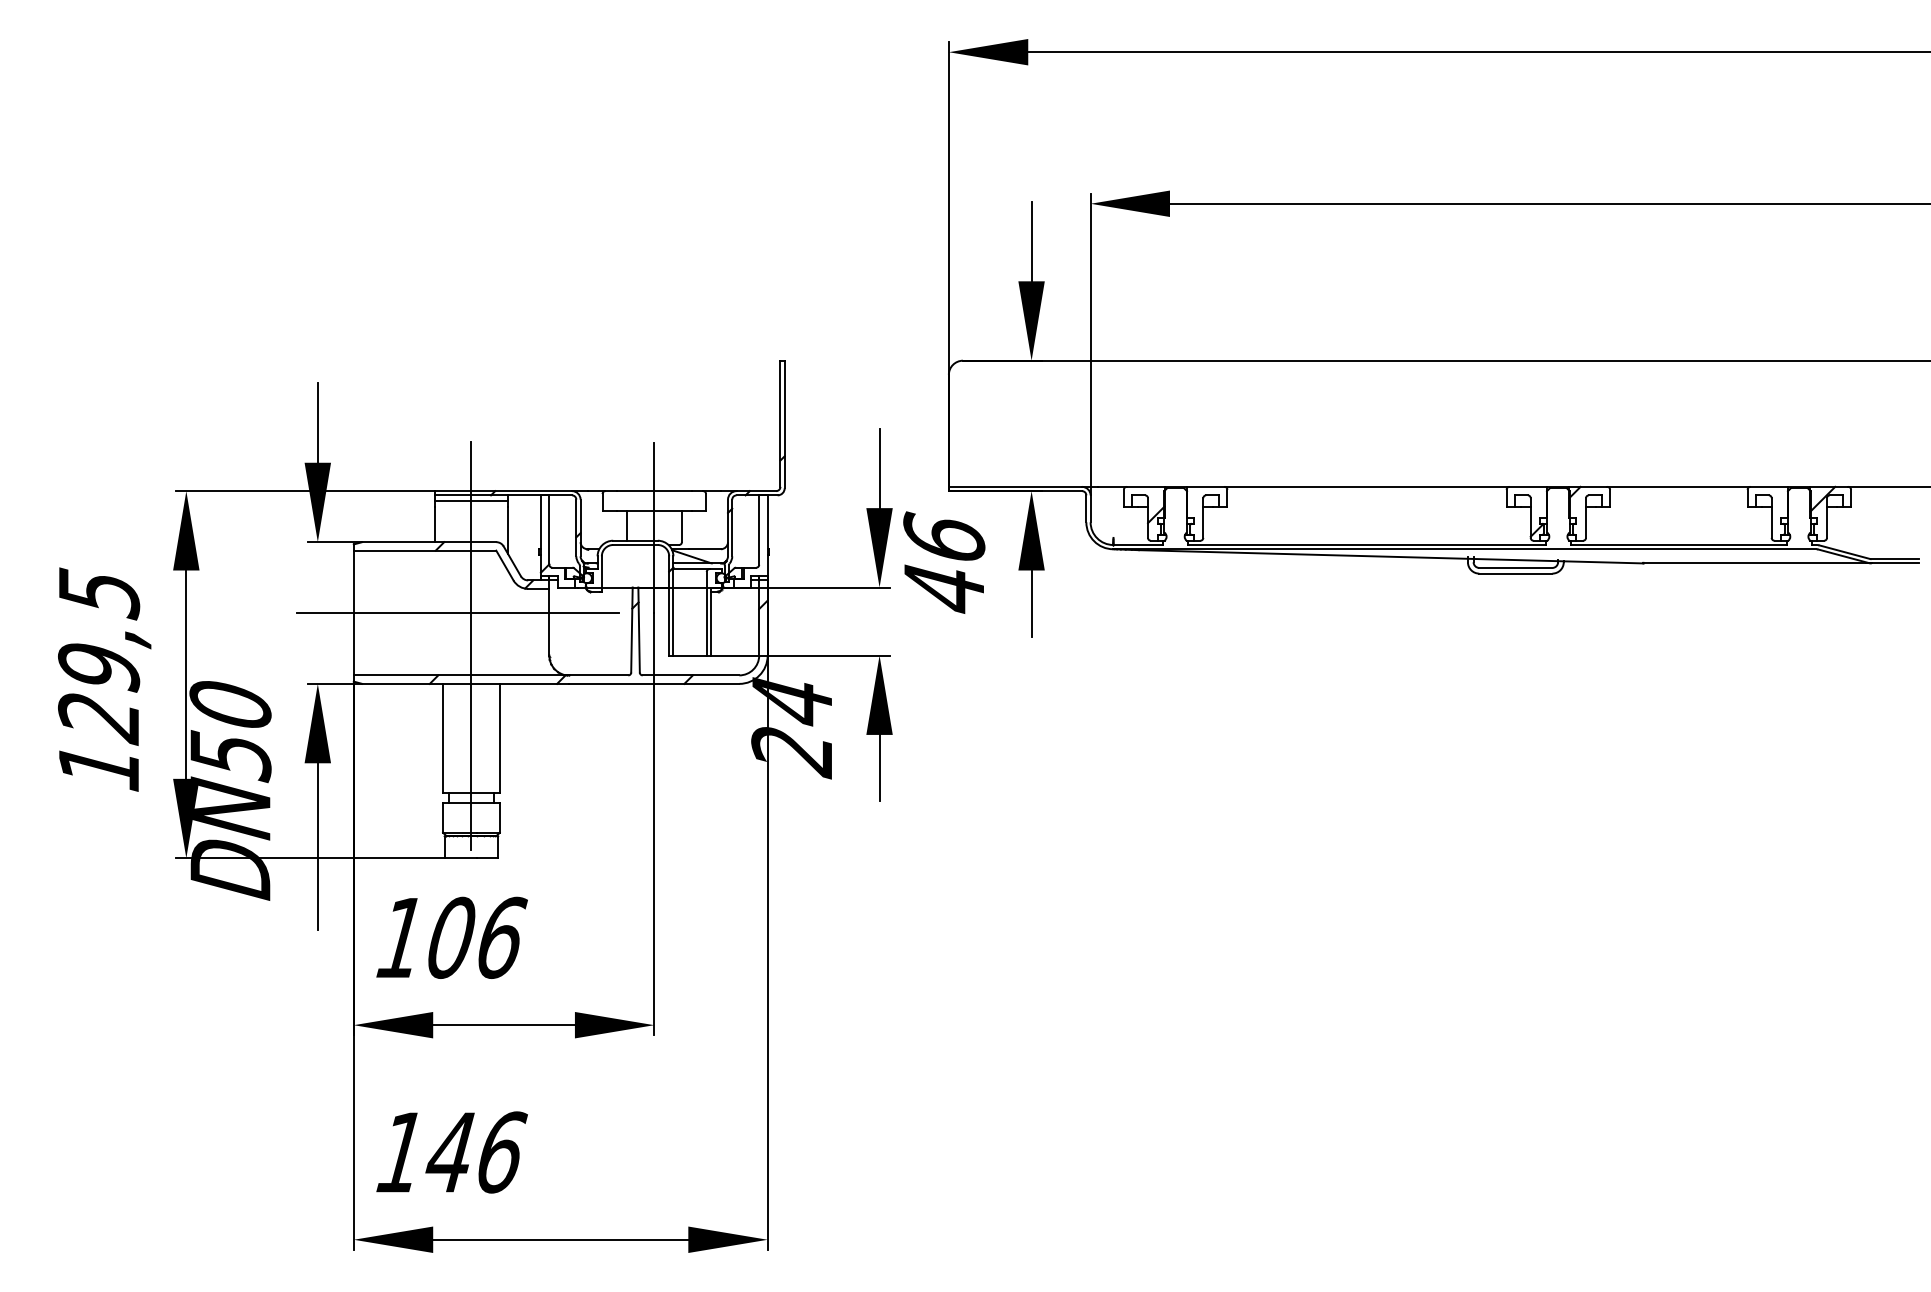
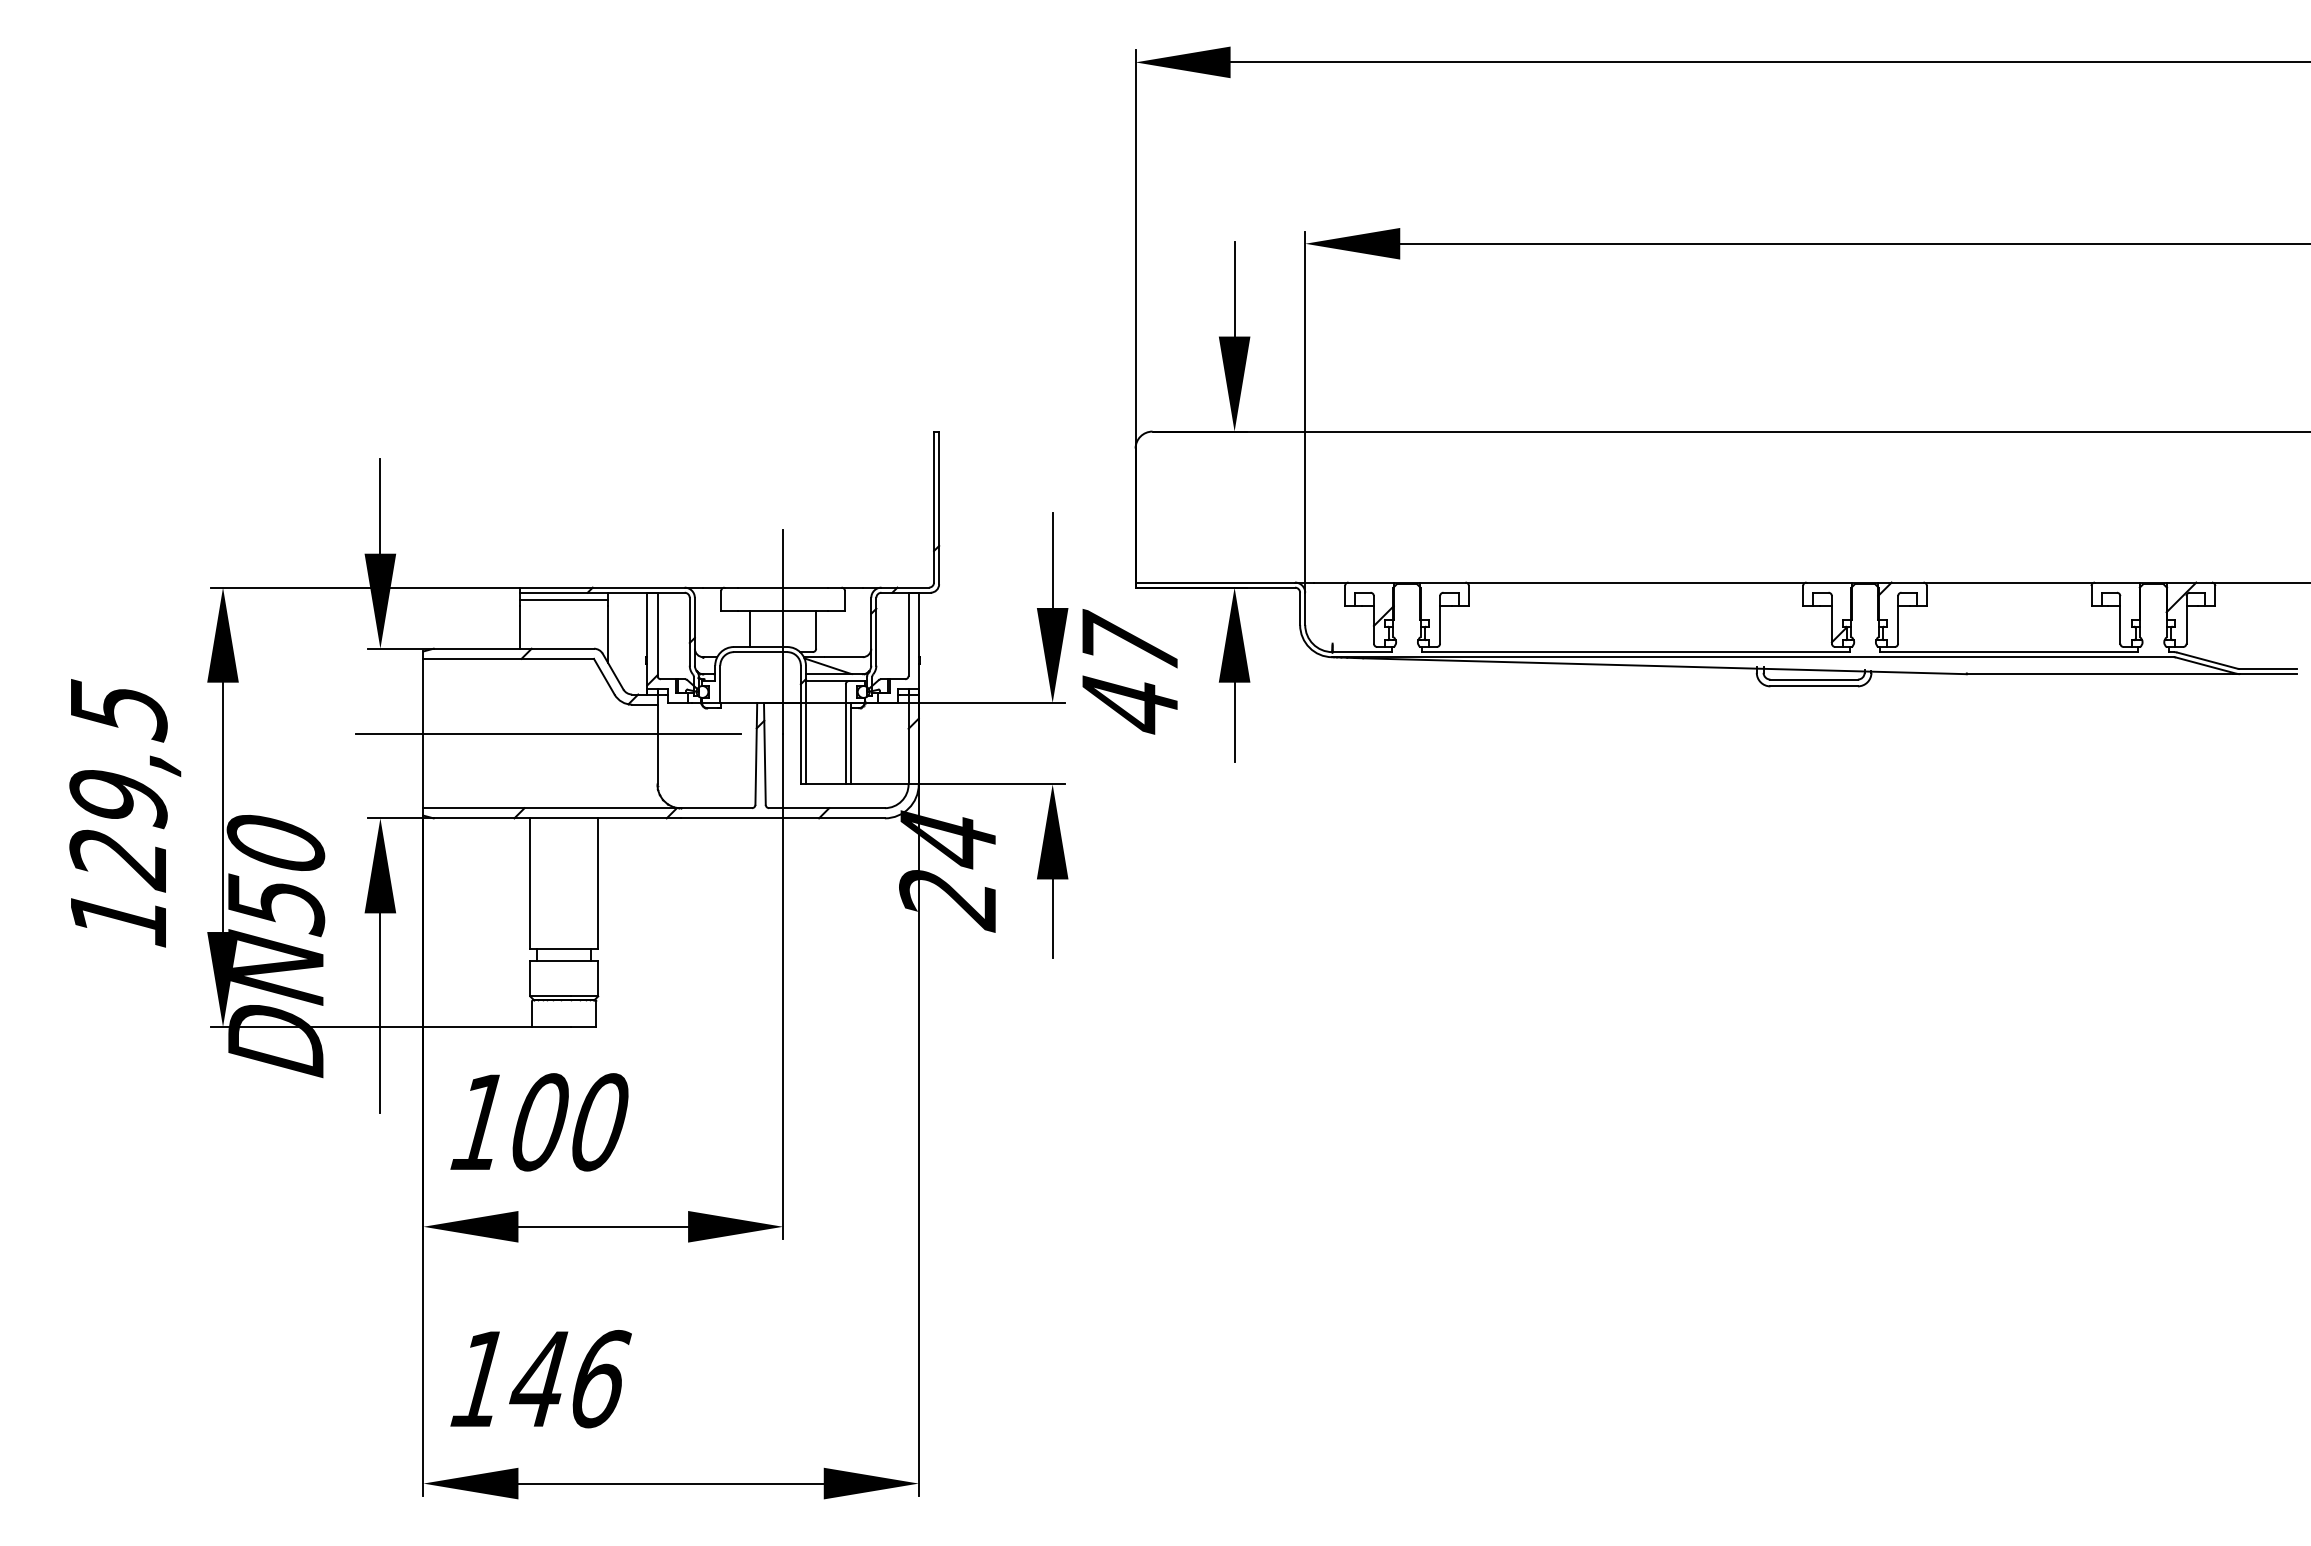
text: (944, 534) -> (1130, 639), 46 -> 47
line: (471, 645) -> (564, 772), removed
text: (502, 938) -> (601, 1122), 106 -> 100

